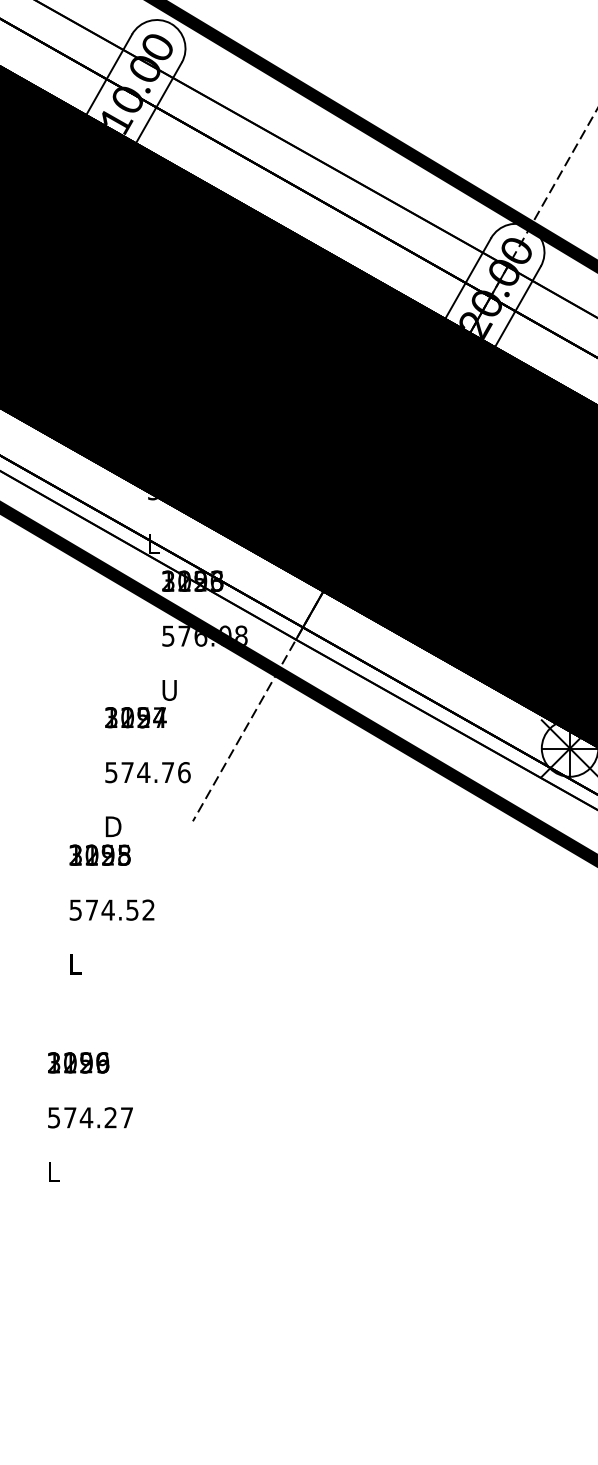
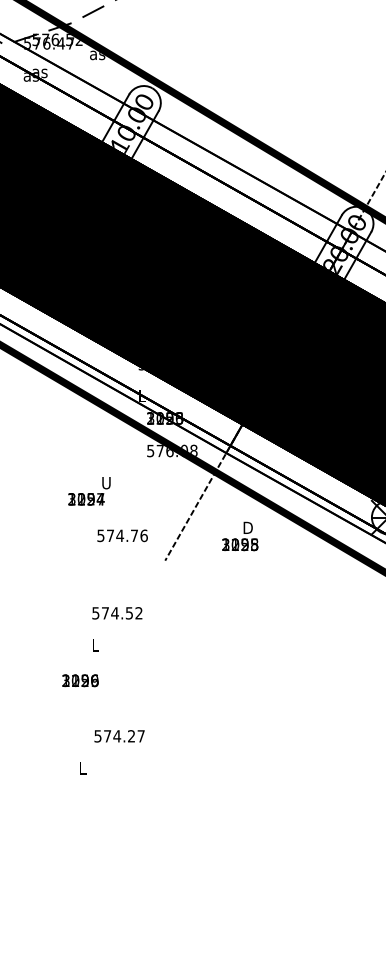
text: (141, 704) -> (89, 491), moved
text: (147, 772) -> (122, 535), moved
text: (100, 841) -> (240, 536), moved
text: (78, 1062) -> (80, 680), moved
text: (90, 1118) -> (119, 736), moved

